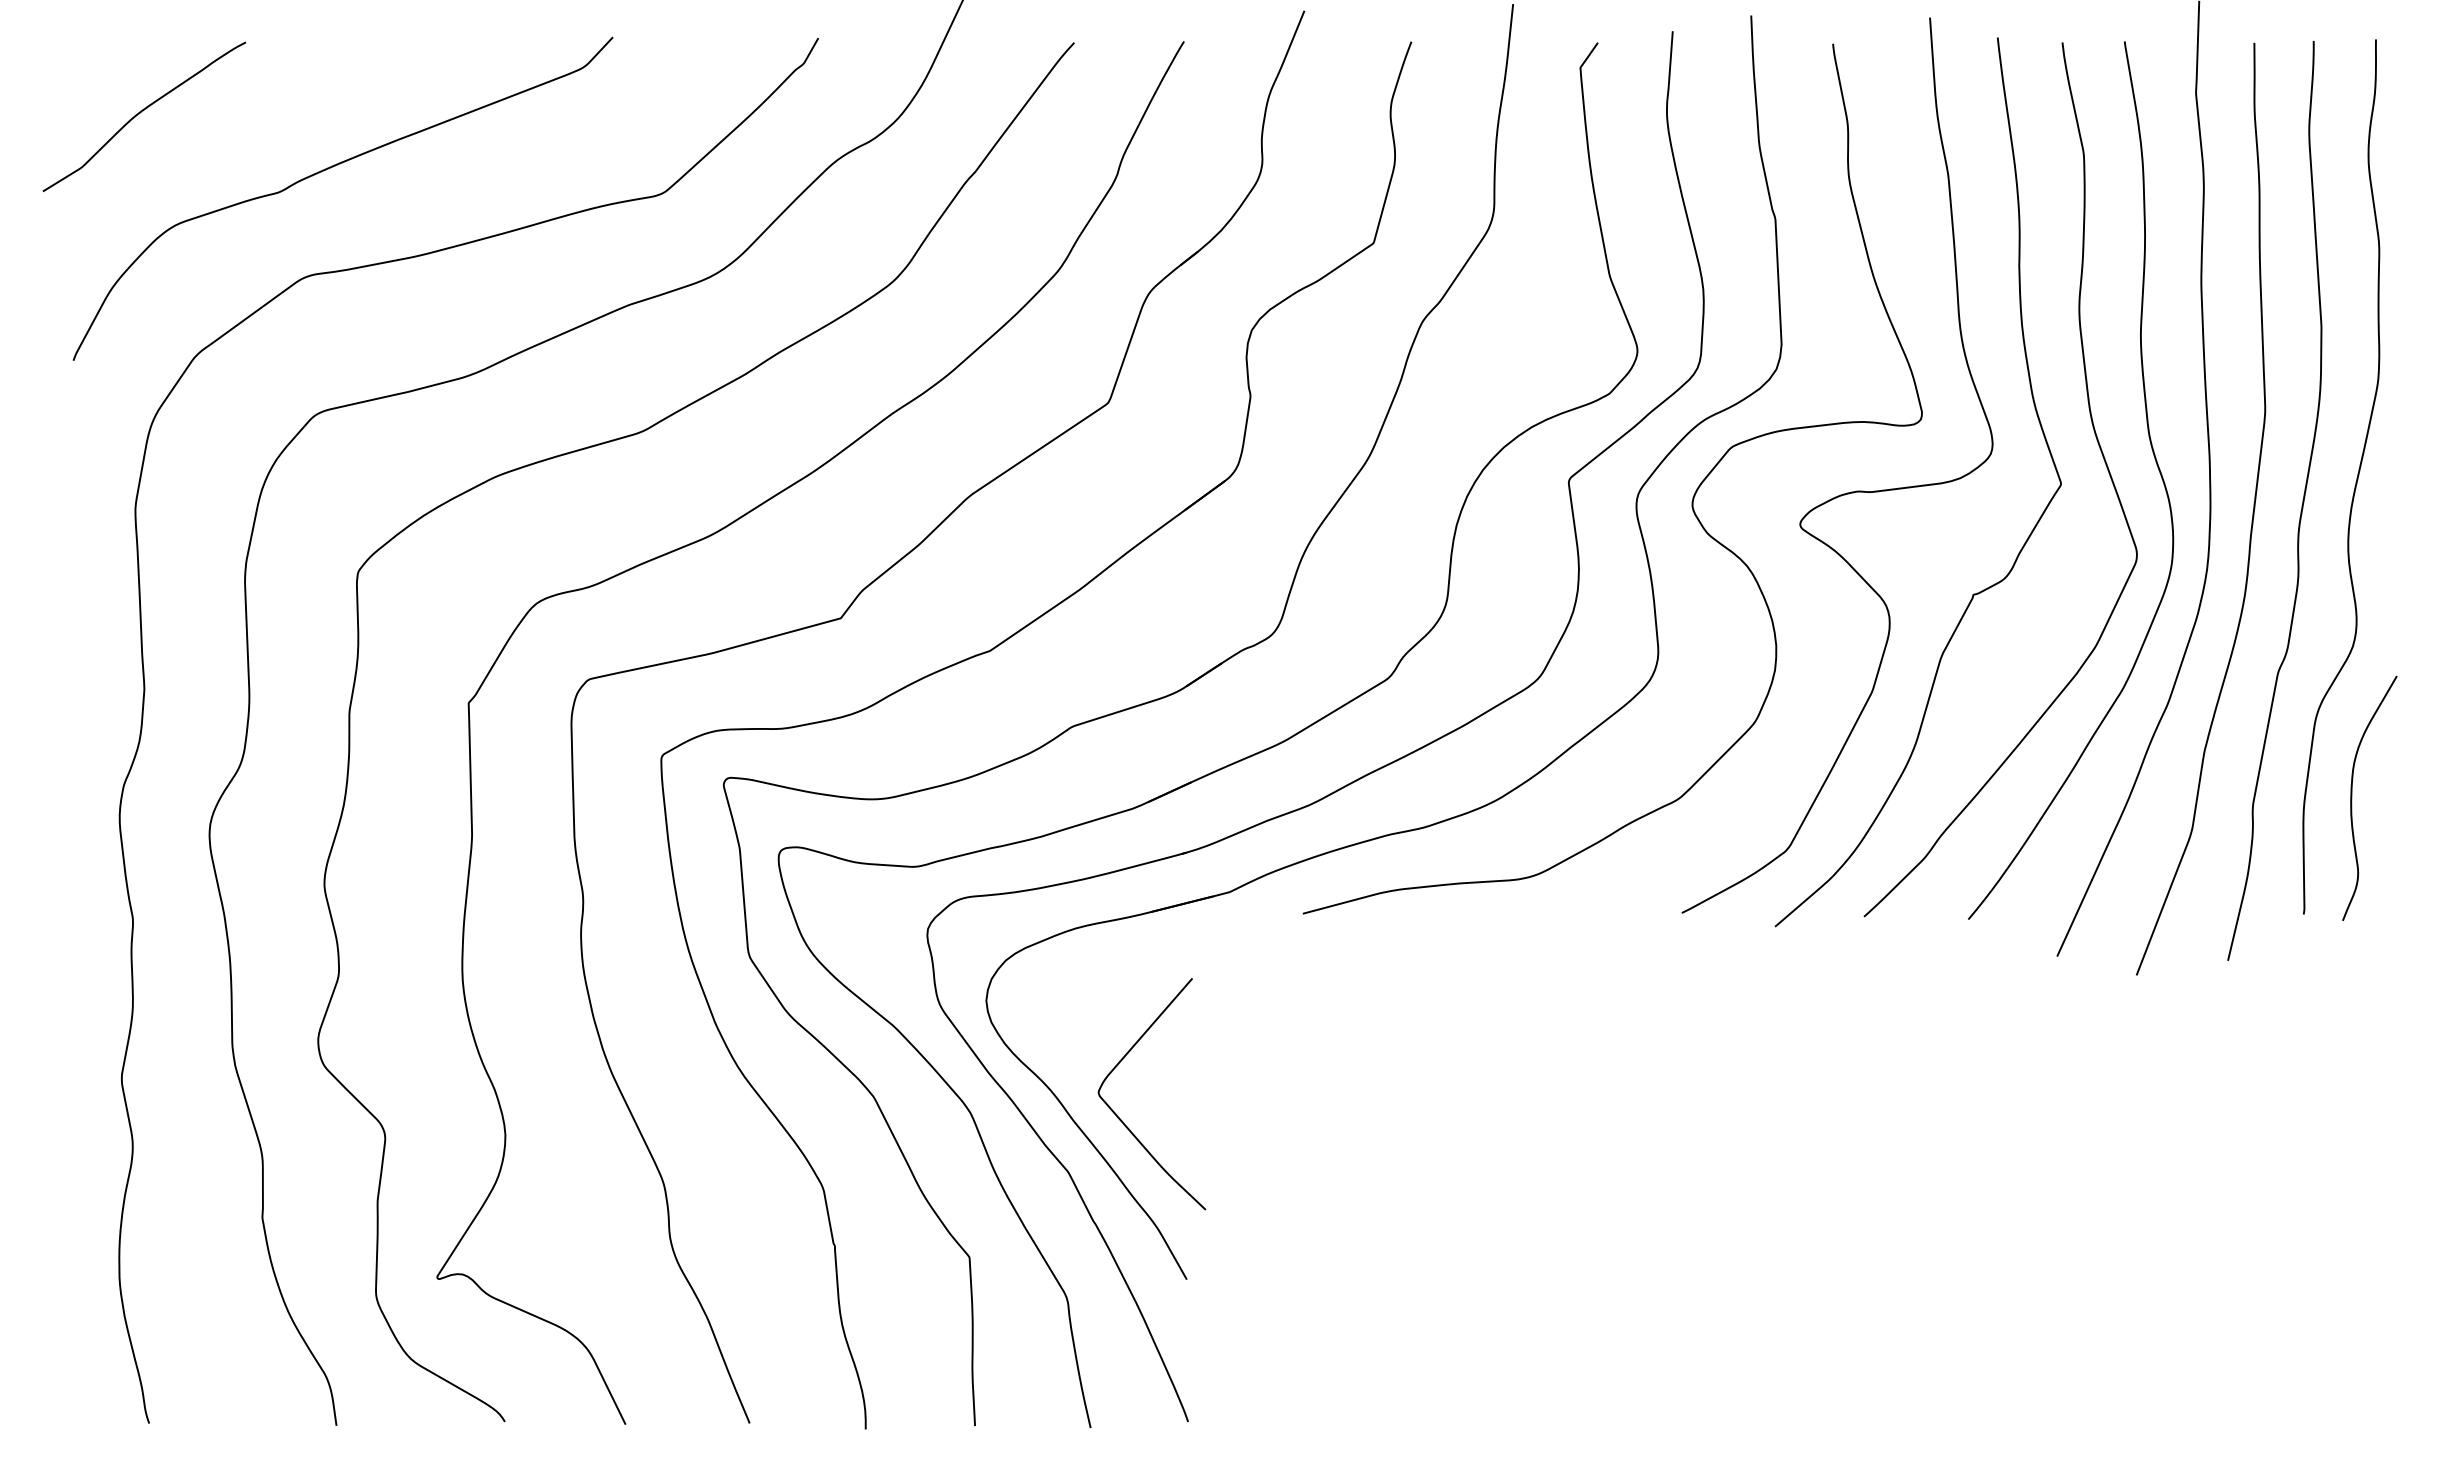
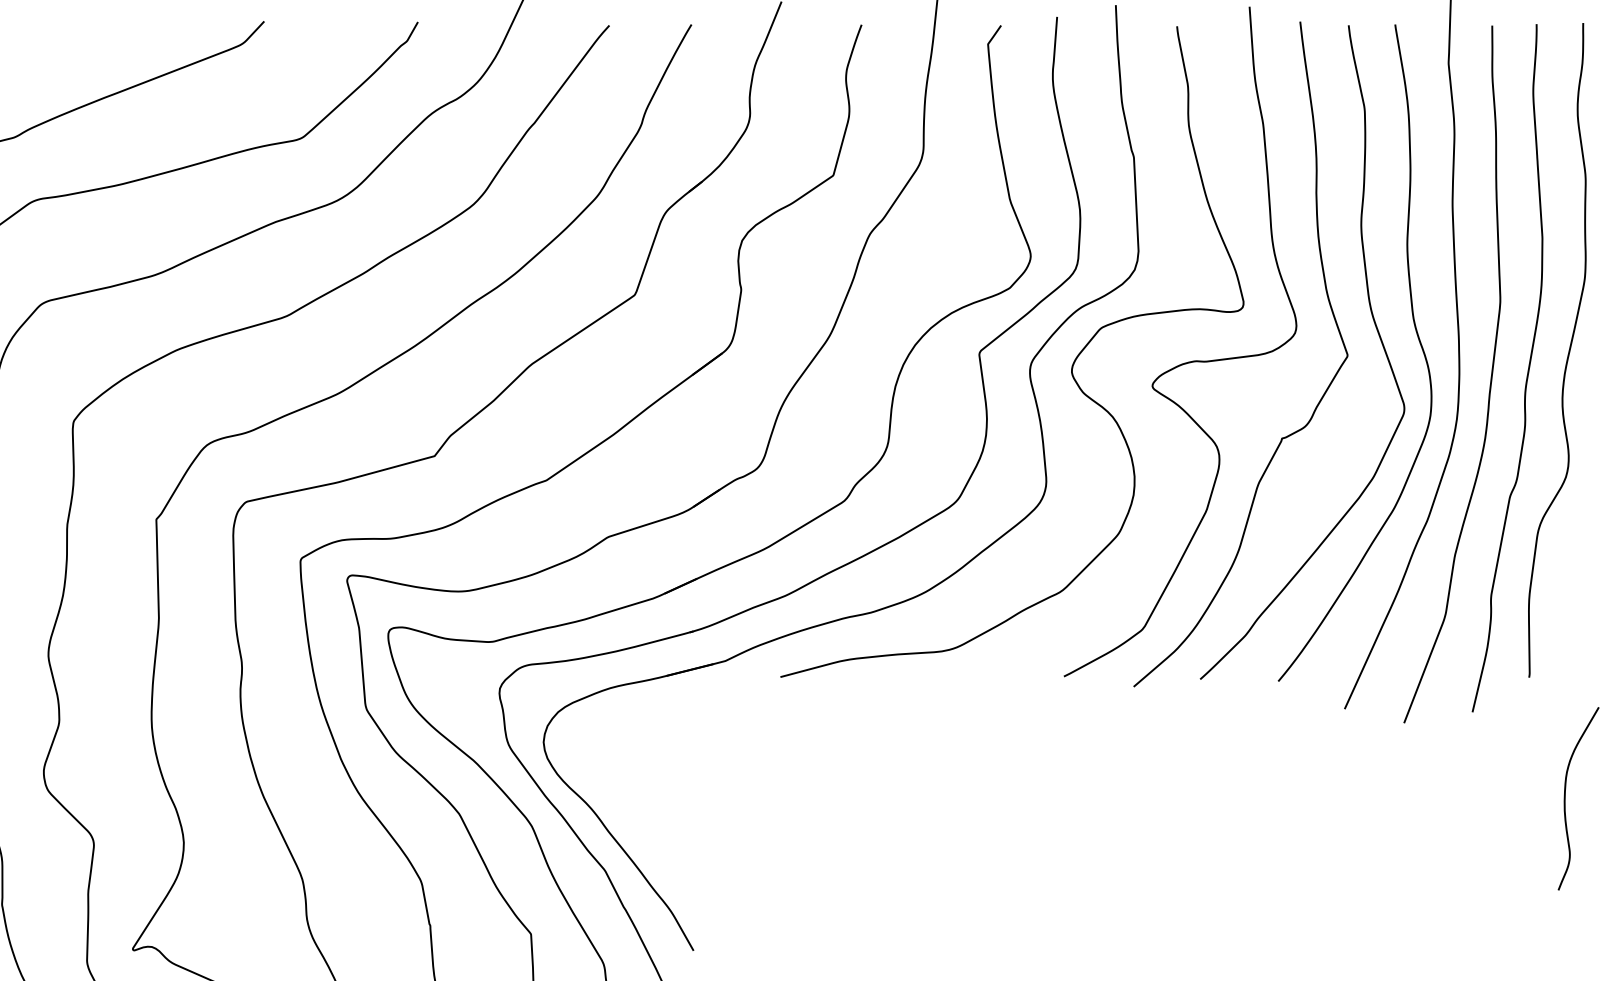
curve: (2352, 797) -> (1565, 798), moved
curve: (1123, 1121) -> (646, 832), removed

